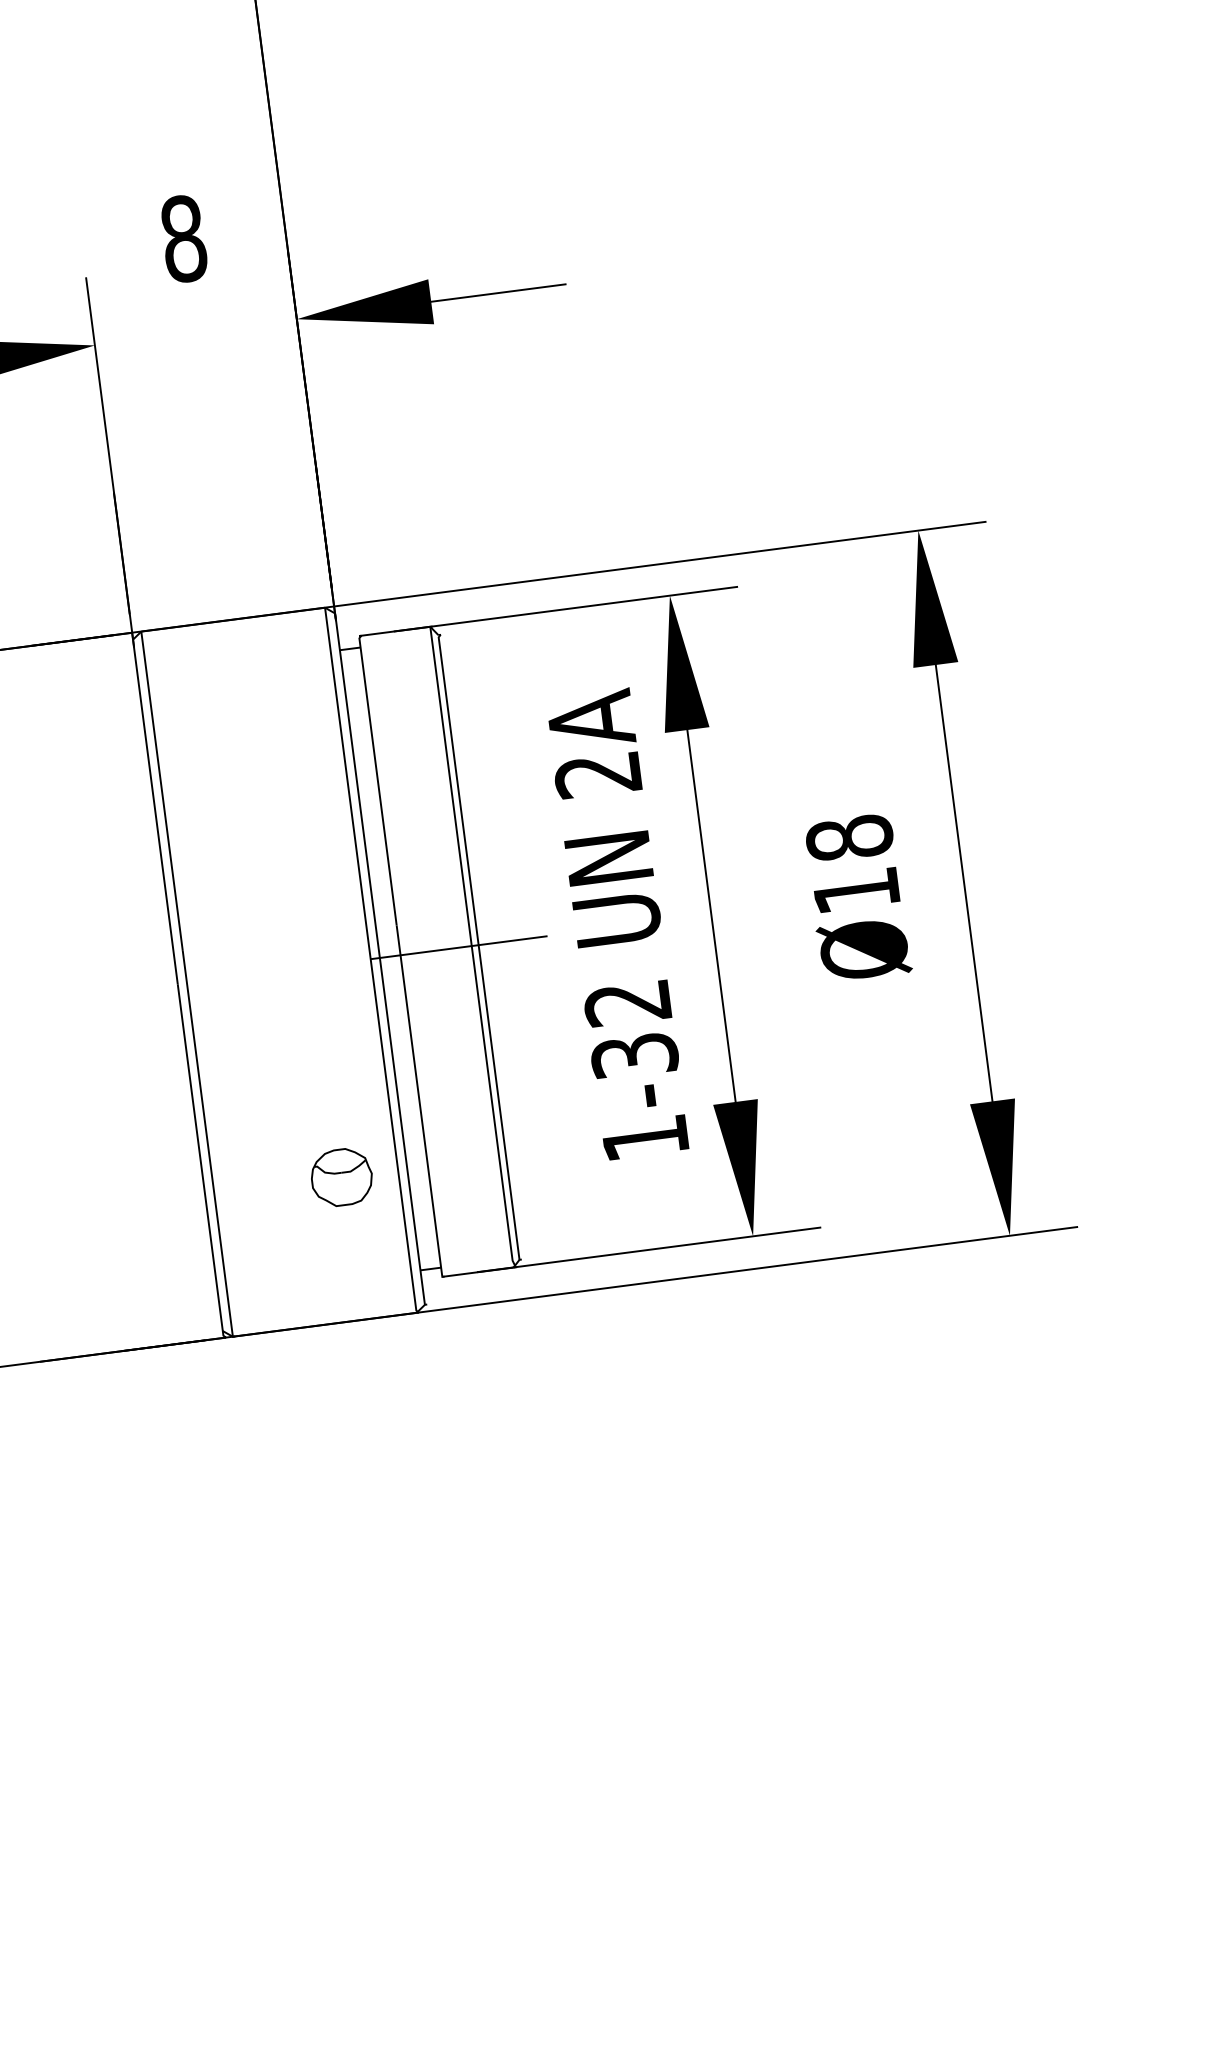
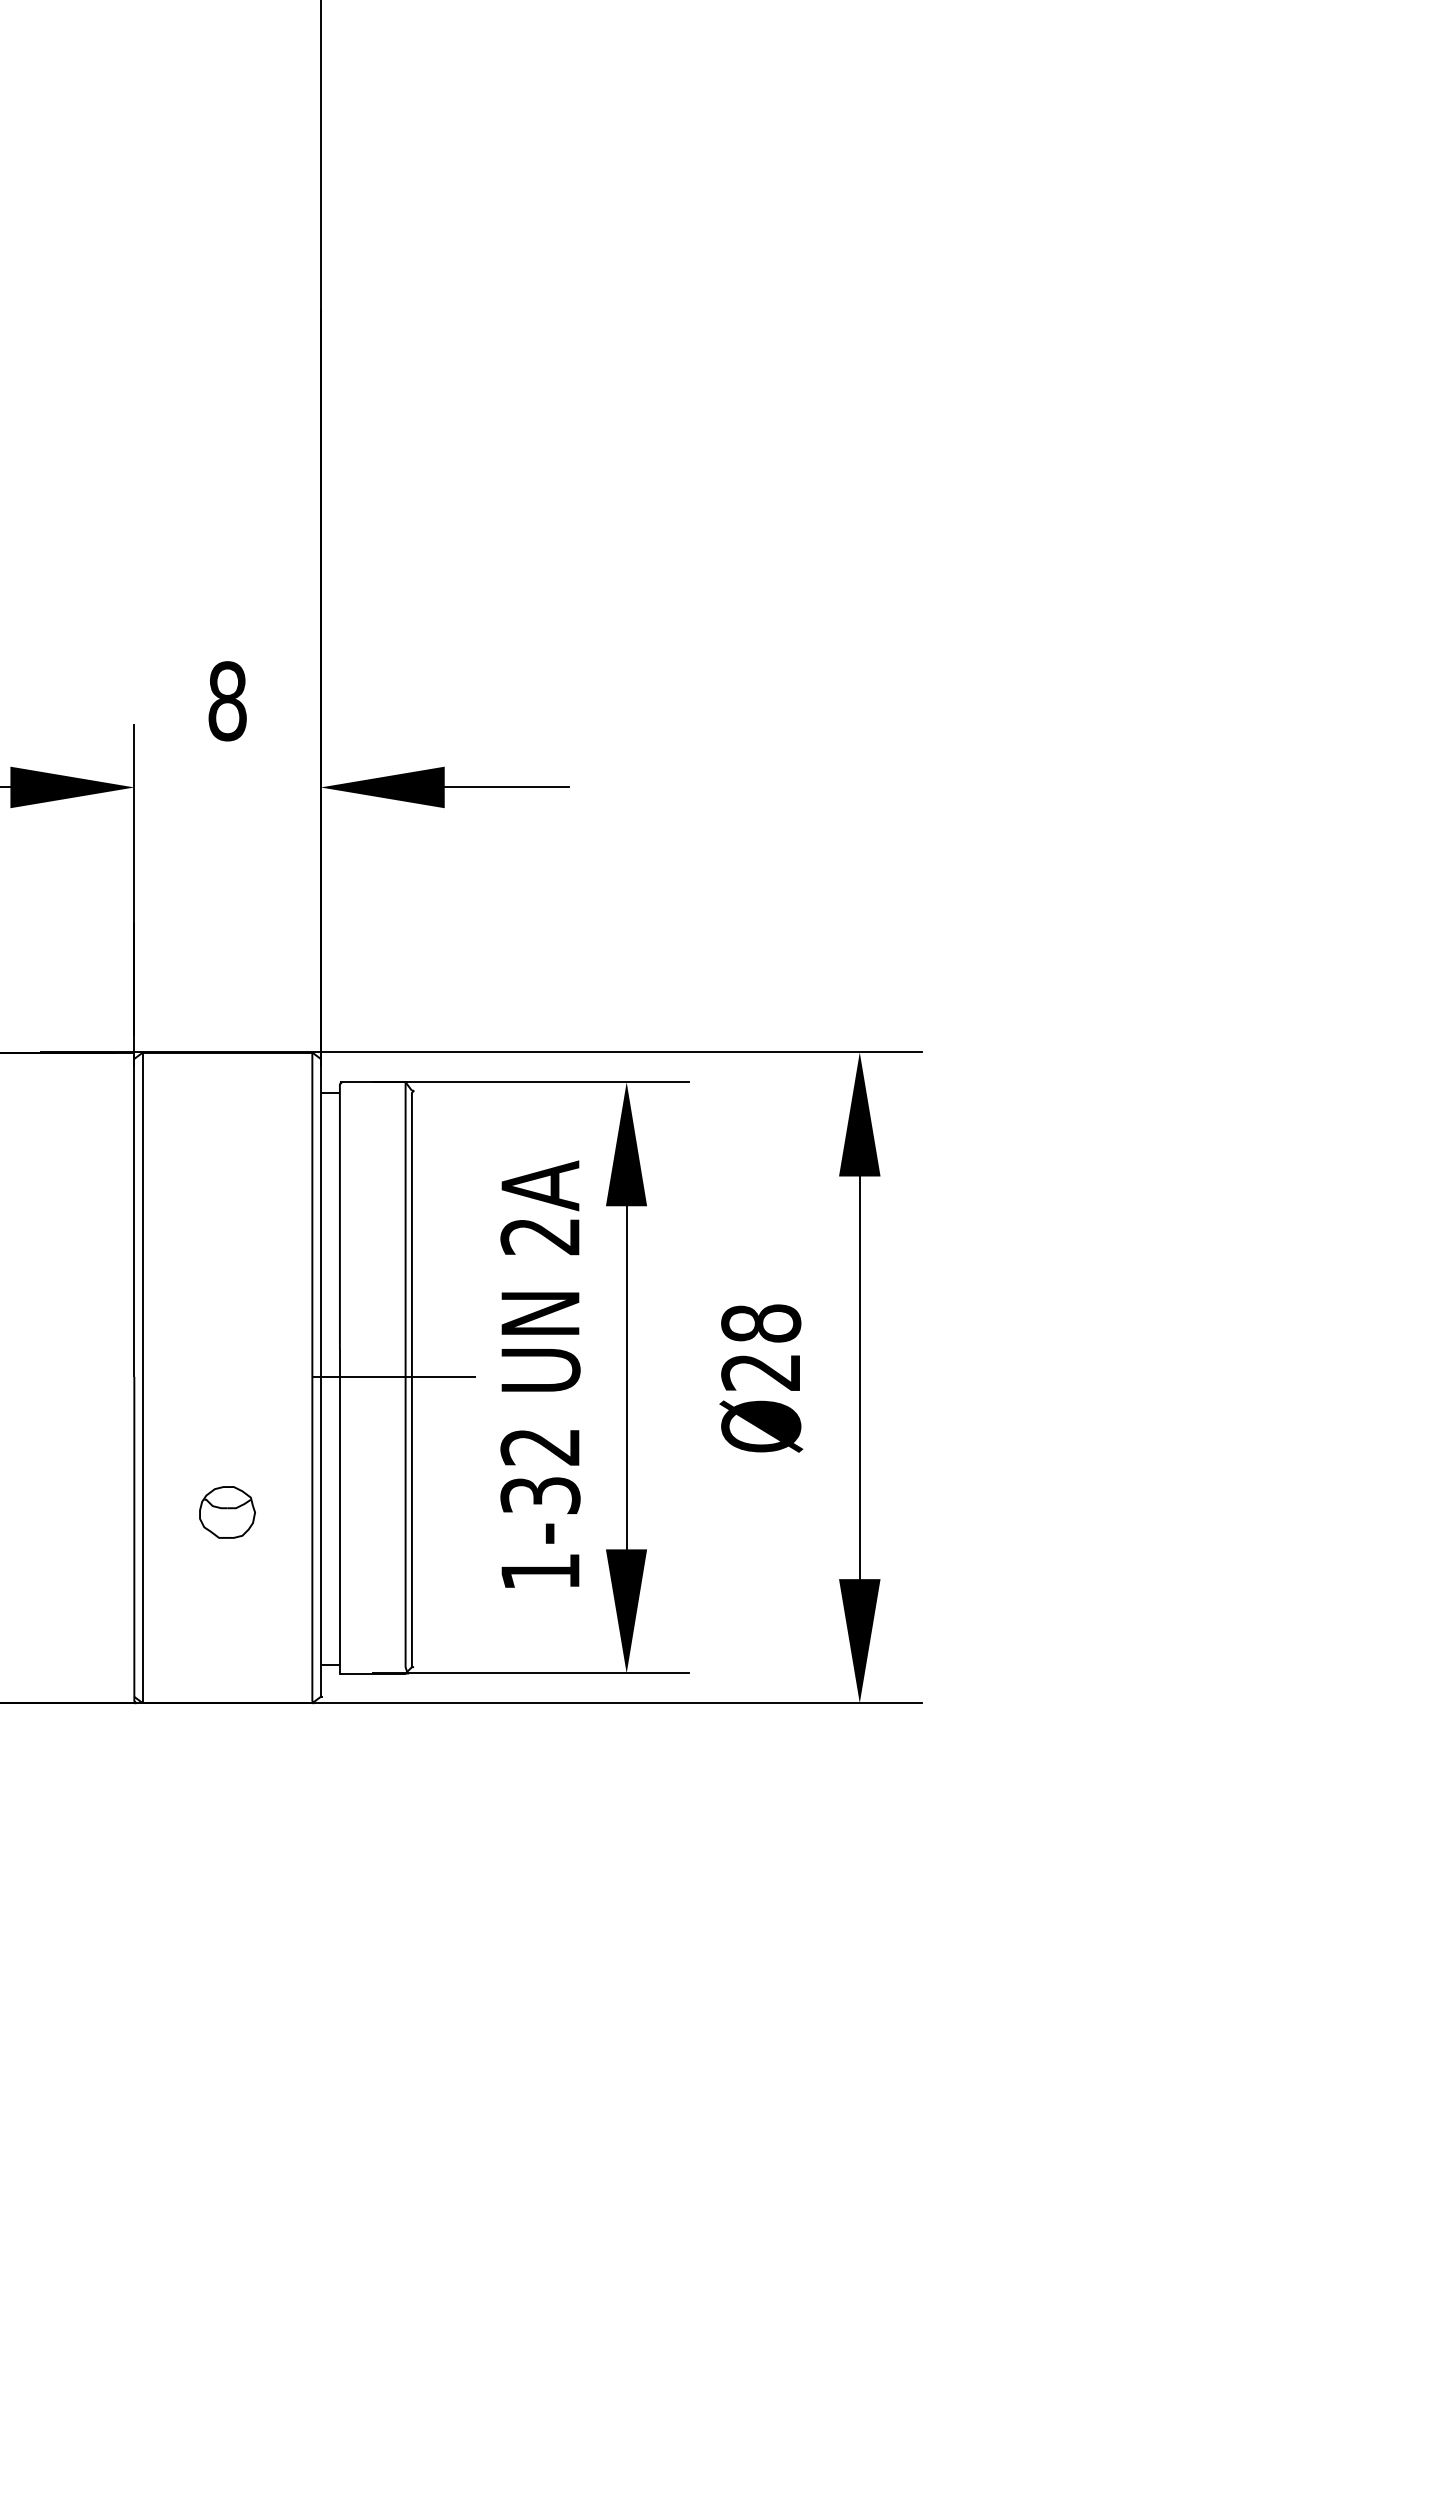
text: (855, 891) -> (760, 1372), Ø18 -> Ø28
part: (341, 1177) -> (227, 1512), moved

